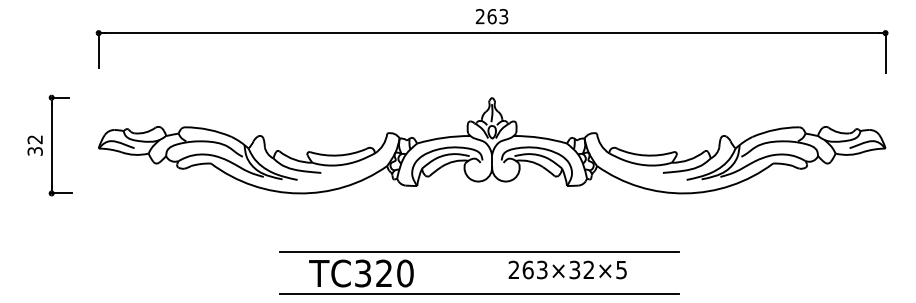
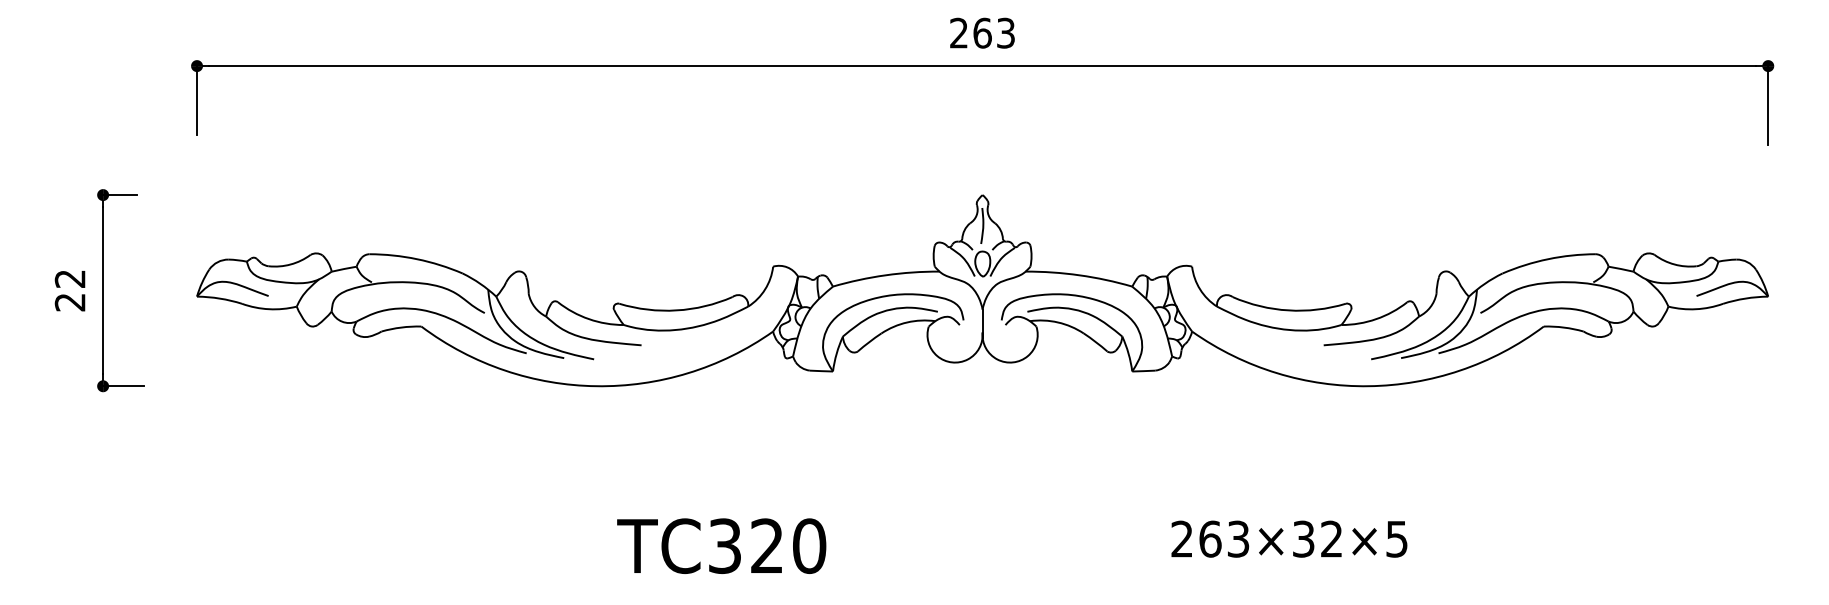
text: (35, 151) -> (70, 302), 32 -> 22
line: (479, 252) -> (957, 504), removed
text: (567, 269) -> (1288, 538), moved
line: (479, 294) -> (957, 588), removed

